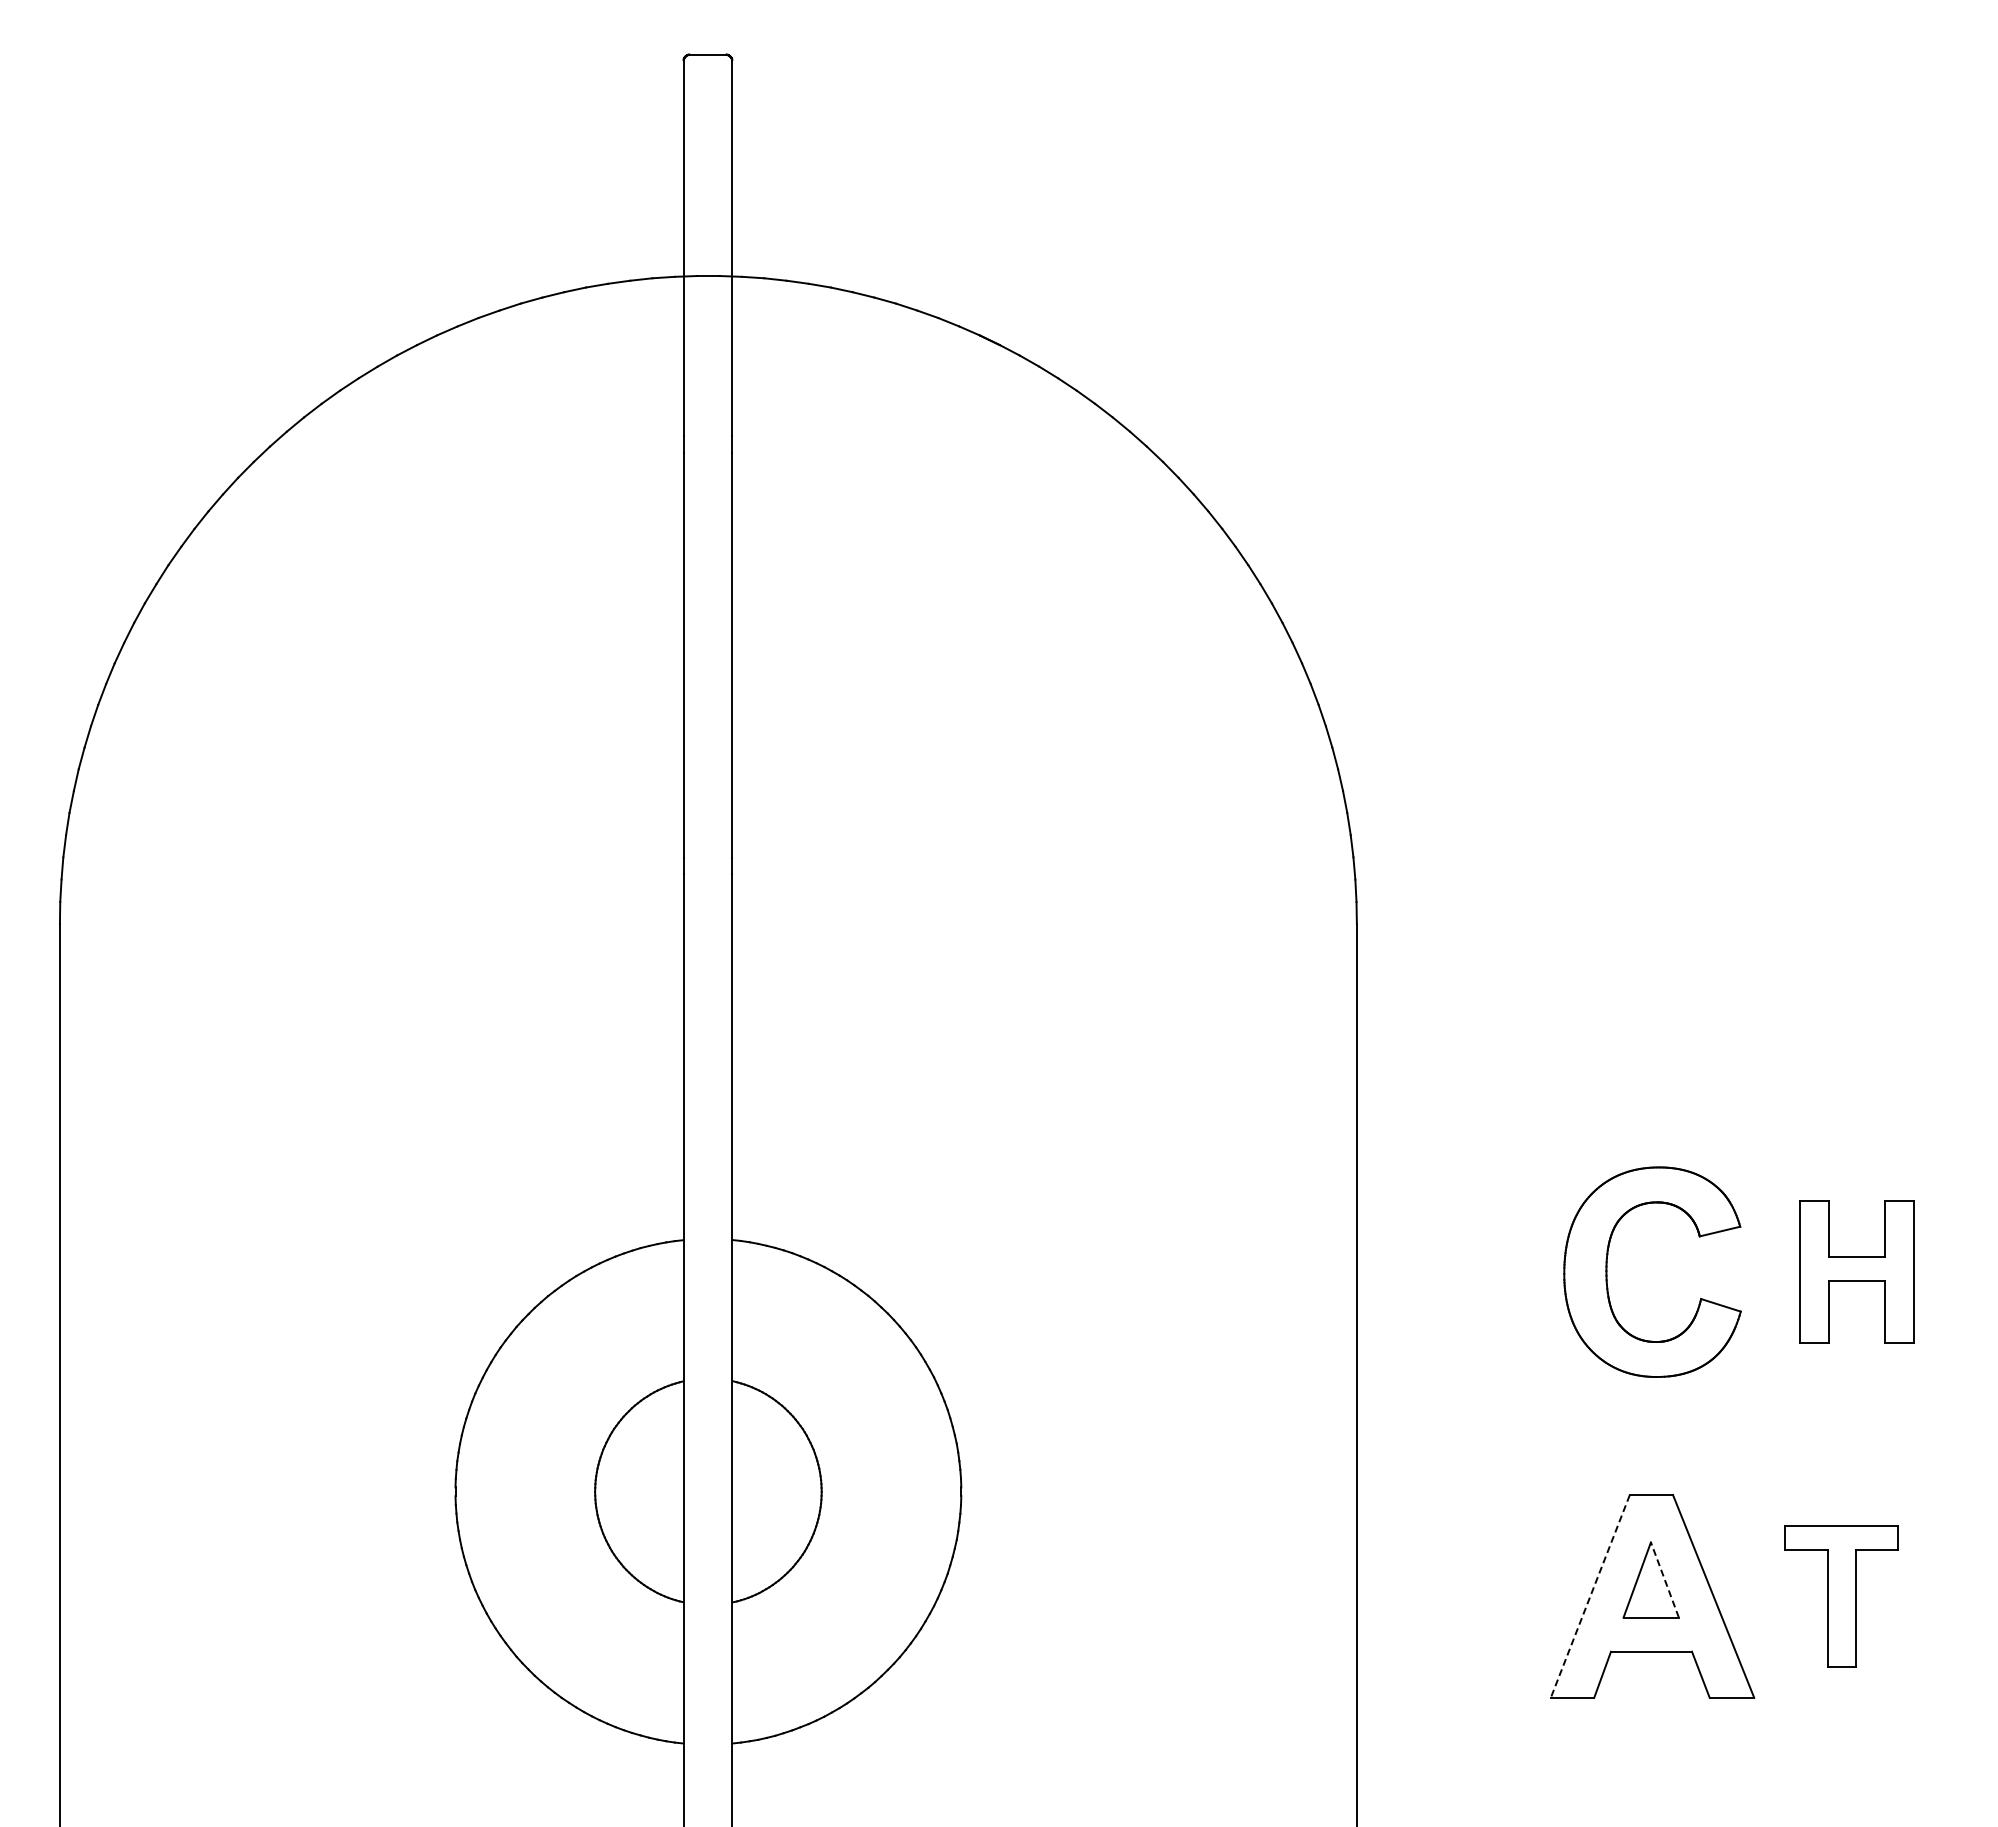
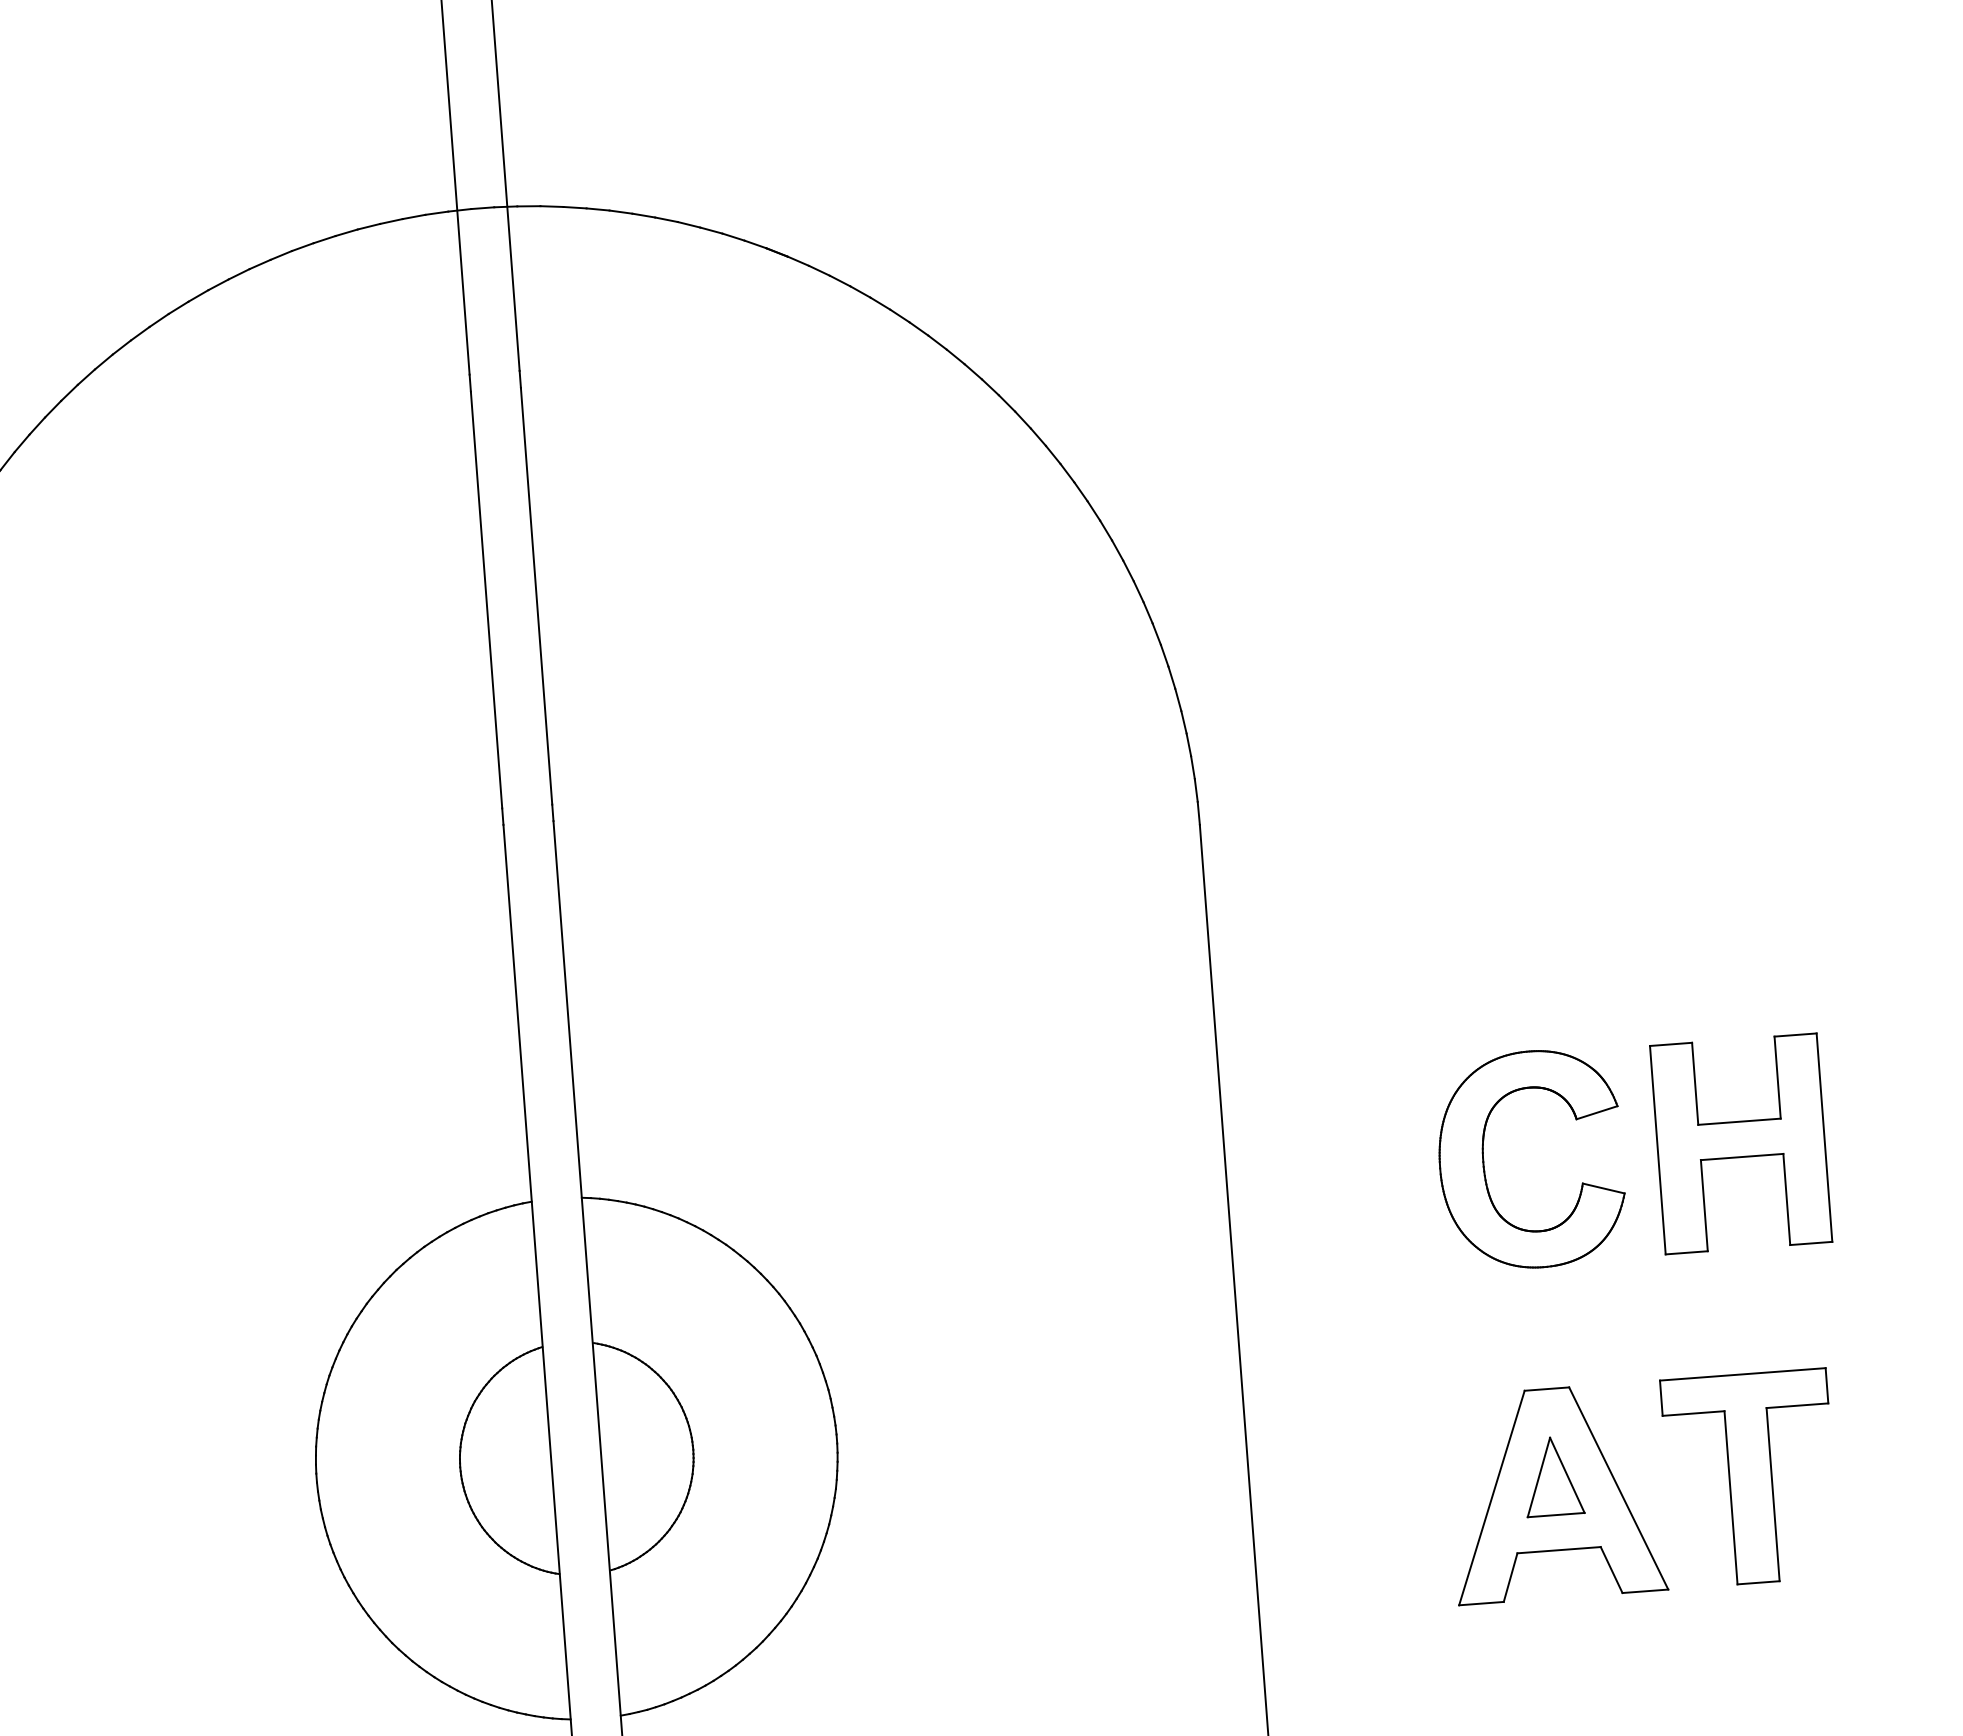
part: (1856, 1272) -> (1740, 1144), size x1.43
line: (1664, 1579) -> (1566, 1474), dashed -> solid
line: (1590, 1596) -> (1492, 1498), dashed -> solid
part: (1841, 1596) -> (1750, 1478), size x1.43

